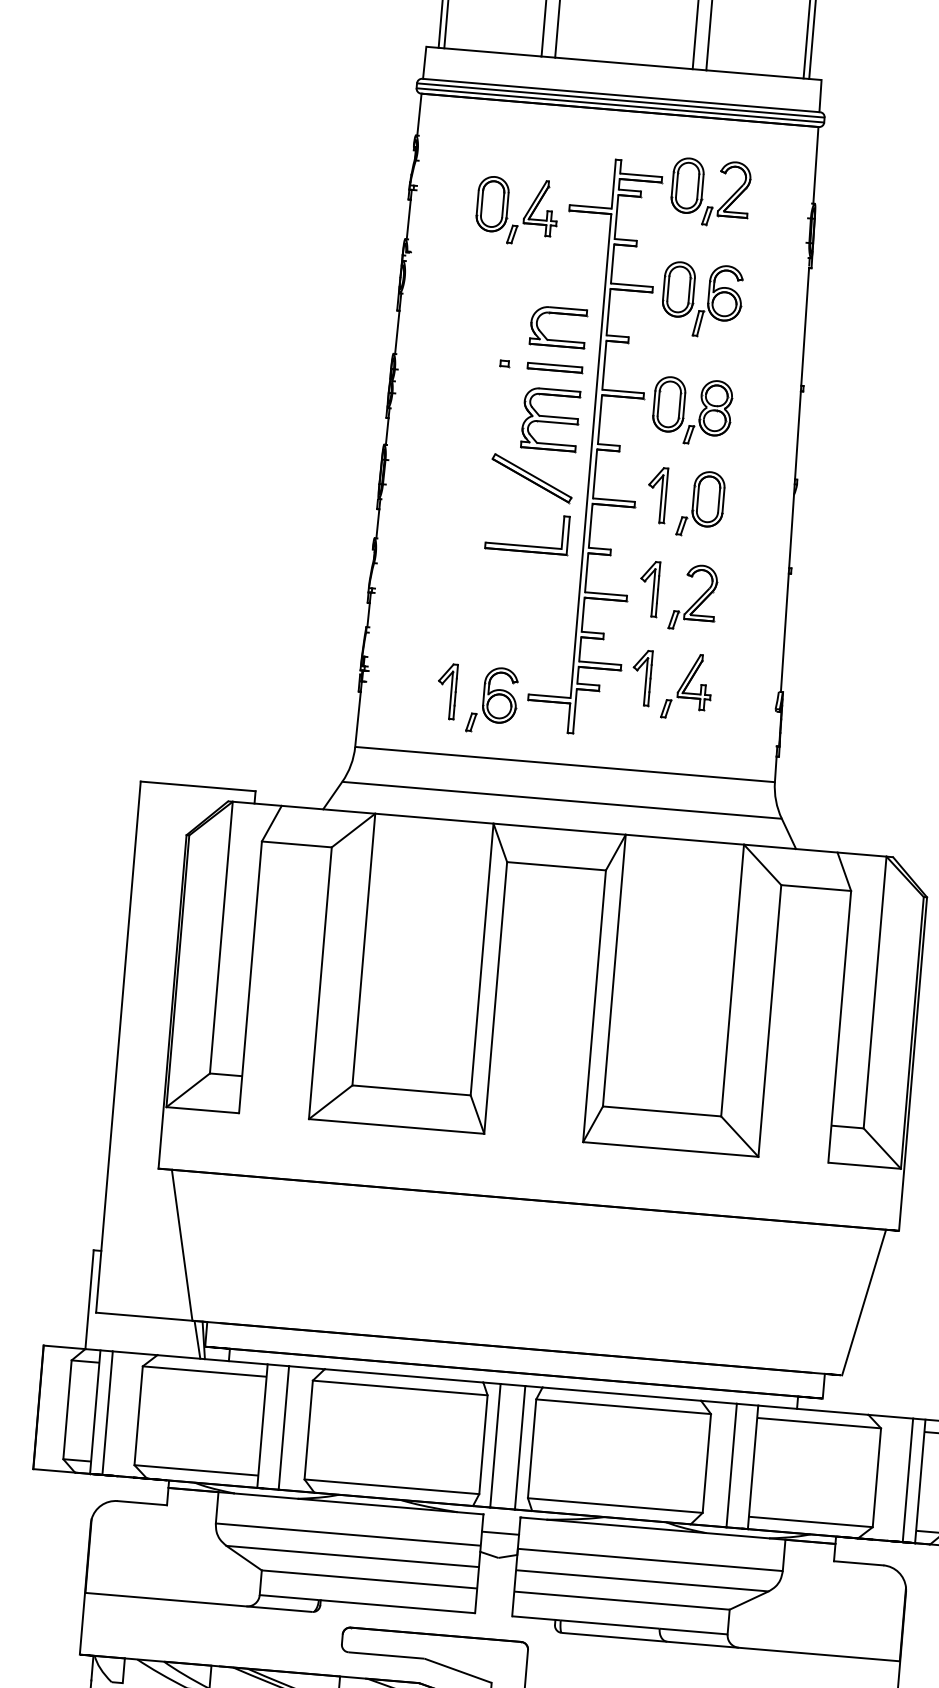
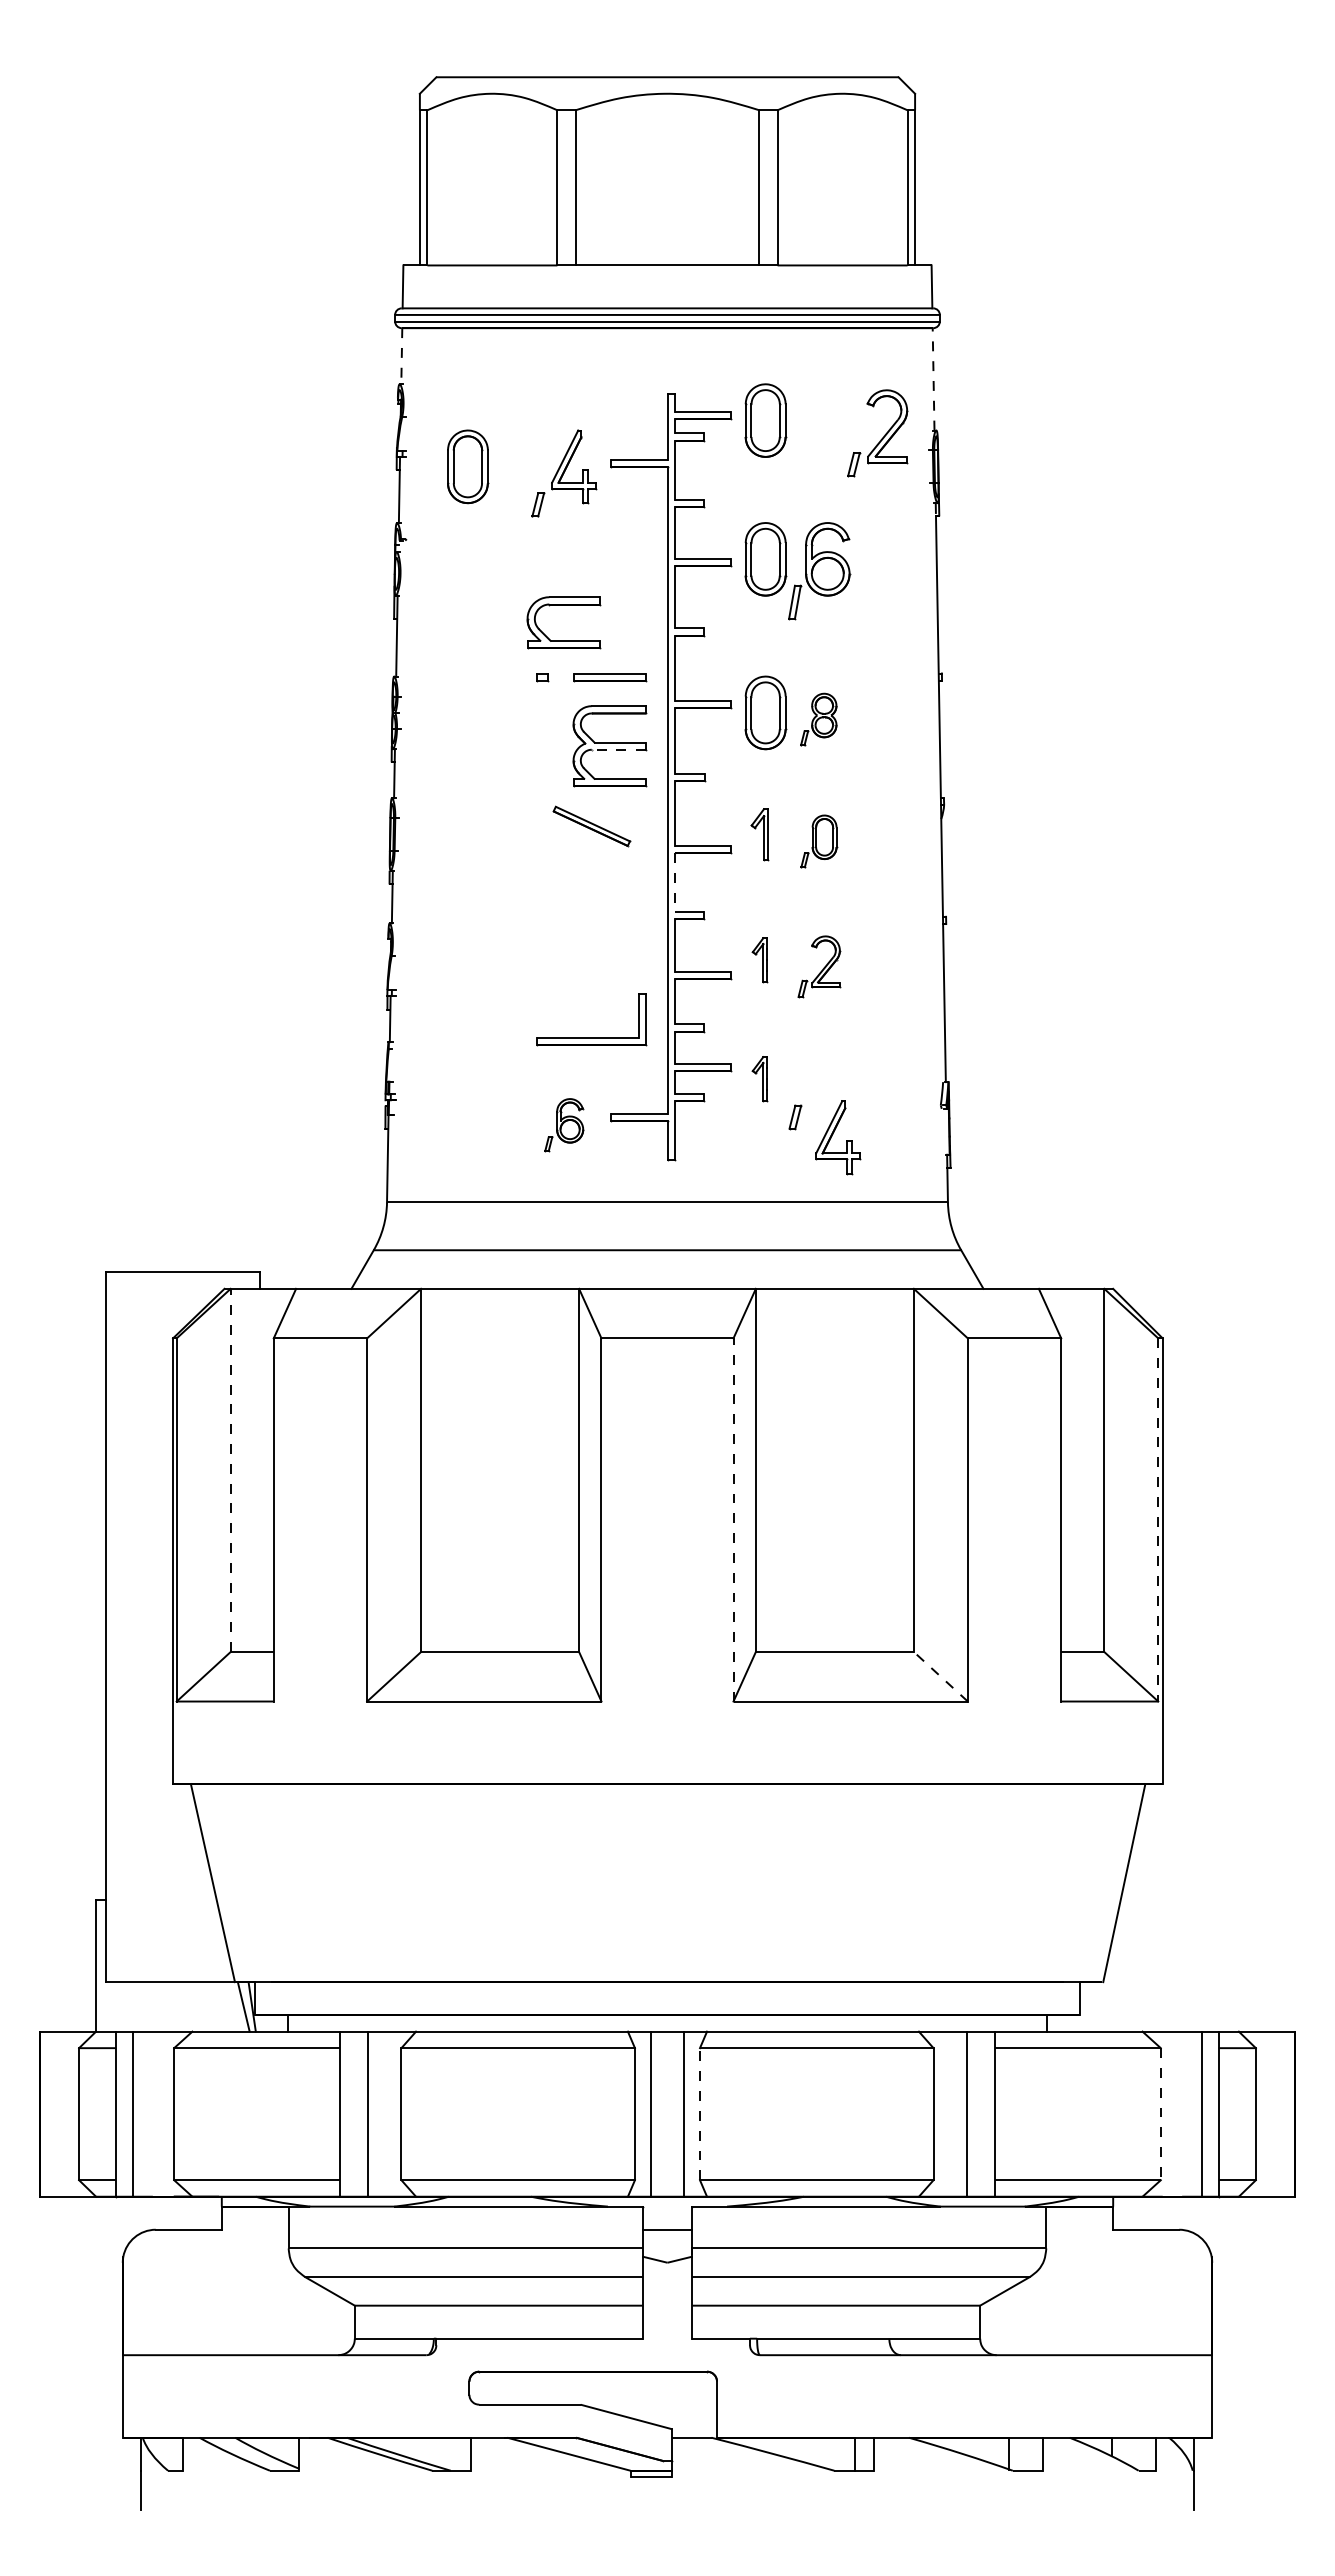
line: (419, 114) -> (401, 356), solid -> dashed
line: (815, 164) -> (933, 378), solid -> dashed
part: (730, 197) -> (882, 437), moved
part: (493, 203) -> (468, 466), moved
part: (559, 314) -> (563, 605), moved
part: (708, 412) -> (818, 719), size x0.6
line: (556, 422) -> (618, 749), solid -> dashed
part: (531, 478) -> (591, 826), size x0.7
part: (657, 495) -> (759, 834), size x0.7
part: (700, 503) -> (818, 841), size x0.6
line: (590, 526) -> (674, 883), solid -> dashed
part: (526, 545) -> (591, 1037), moved
part: (649, 588) -> (759, 959), size x0.6
part: (693, 597) -> (819, 966), size x0.7
part: (641, 677) -> (759, 1078), size x0.6
part: (695, 682) -> (838, 1137), moved
part: (446, 691) -> (502, 1118), removed
part: (492, 699) -> (564, 1124), size x0.6
line: (221, 937) -> (230, 1470), solid -> dashed
line: (594, 1005) -> (733, 1519), solid -> dashed
line: (912, 1032) -> (1158, 1519), solid -> dashed
line: (739, 1136) -> (940, 1676), solid -> dashed
line: (532, 1448) -> (700, 2113), solid -> dashed
line: (876, 1477) -> (1160, 2114), solid -> dashed

